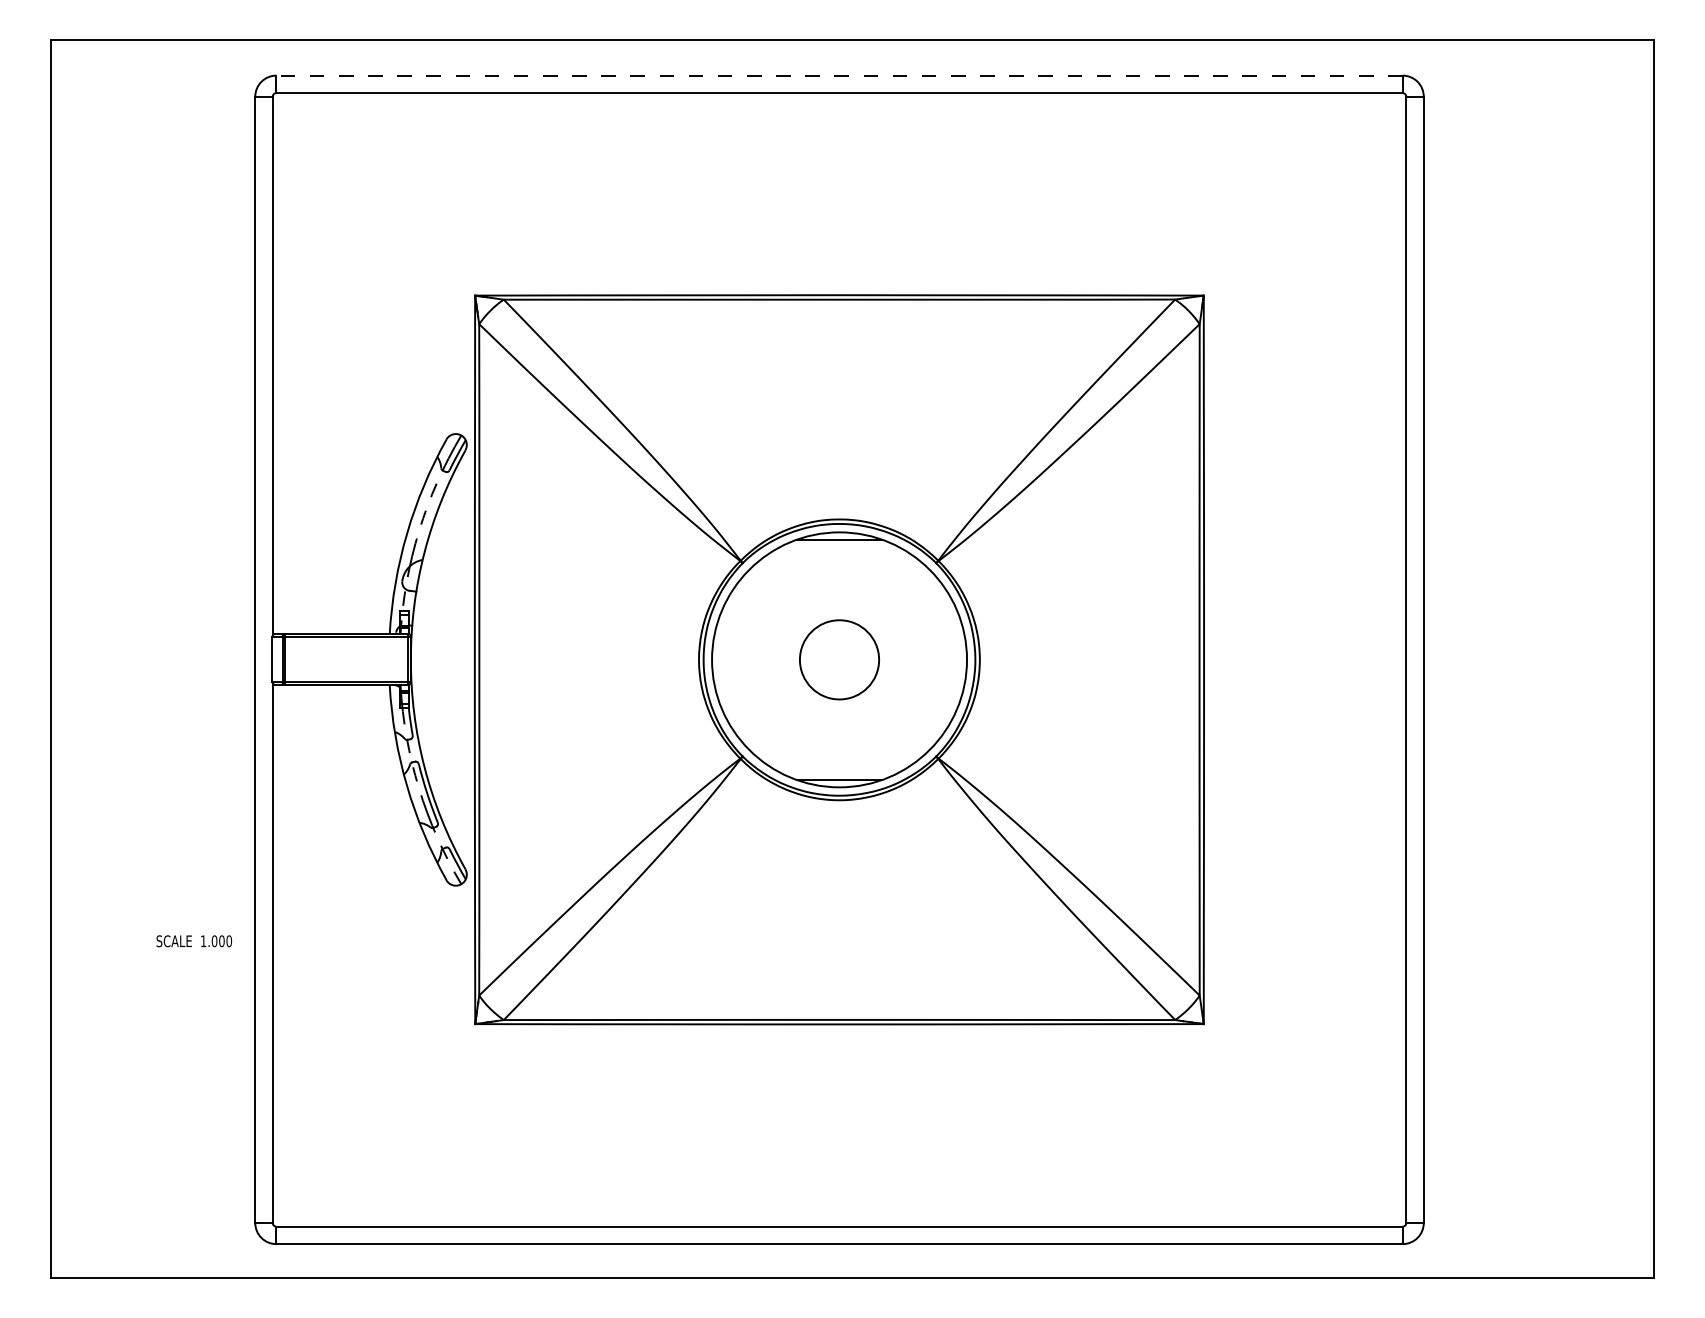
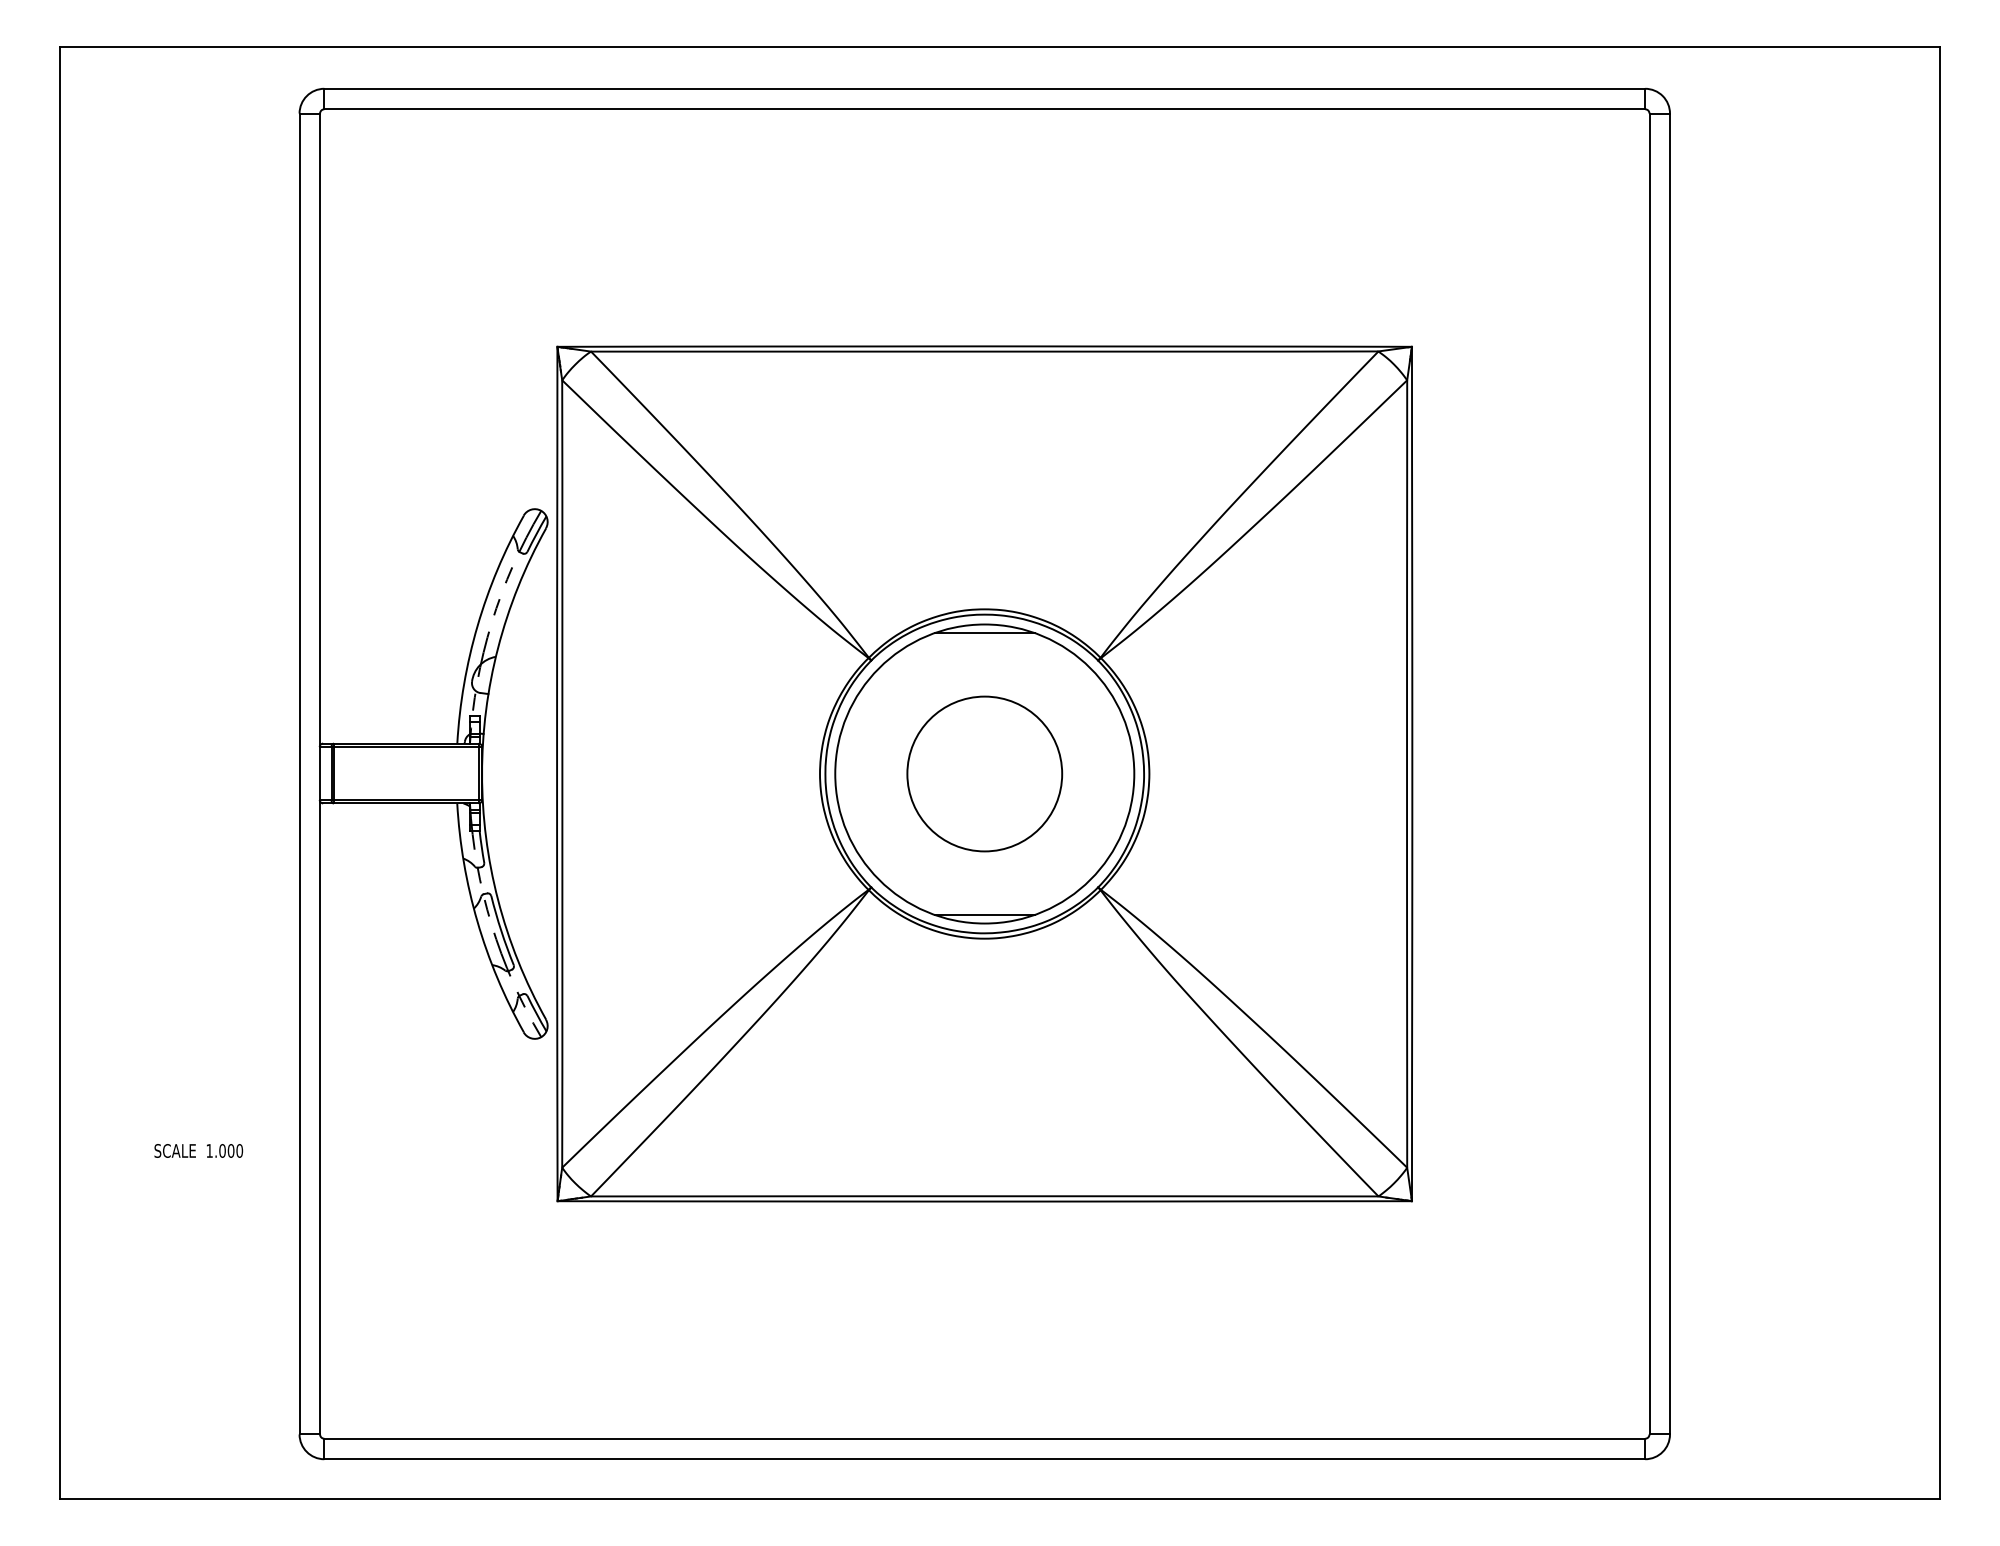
line: (839, 75) -> (984, 88), dashed -> solid
circle: (839, 659) -> (984, 773), size x1.67
text: (194, 941) -> (198, 1151), moved

